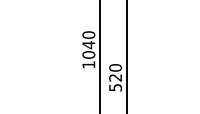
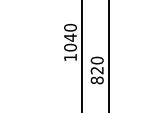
text: (115, 87) -> (97, 80), 520 -> 820

